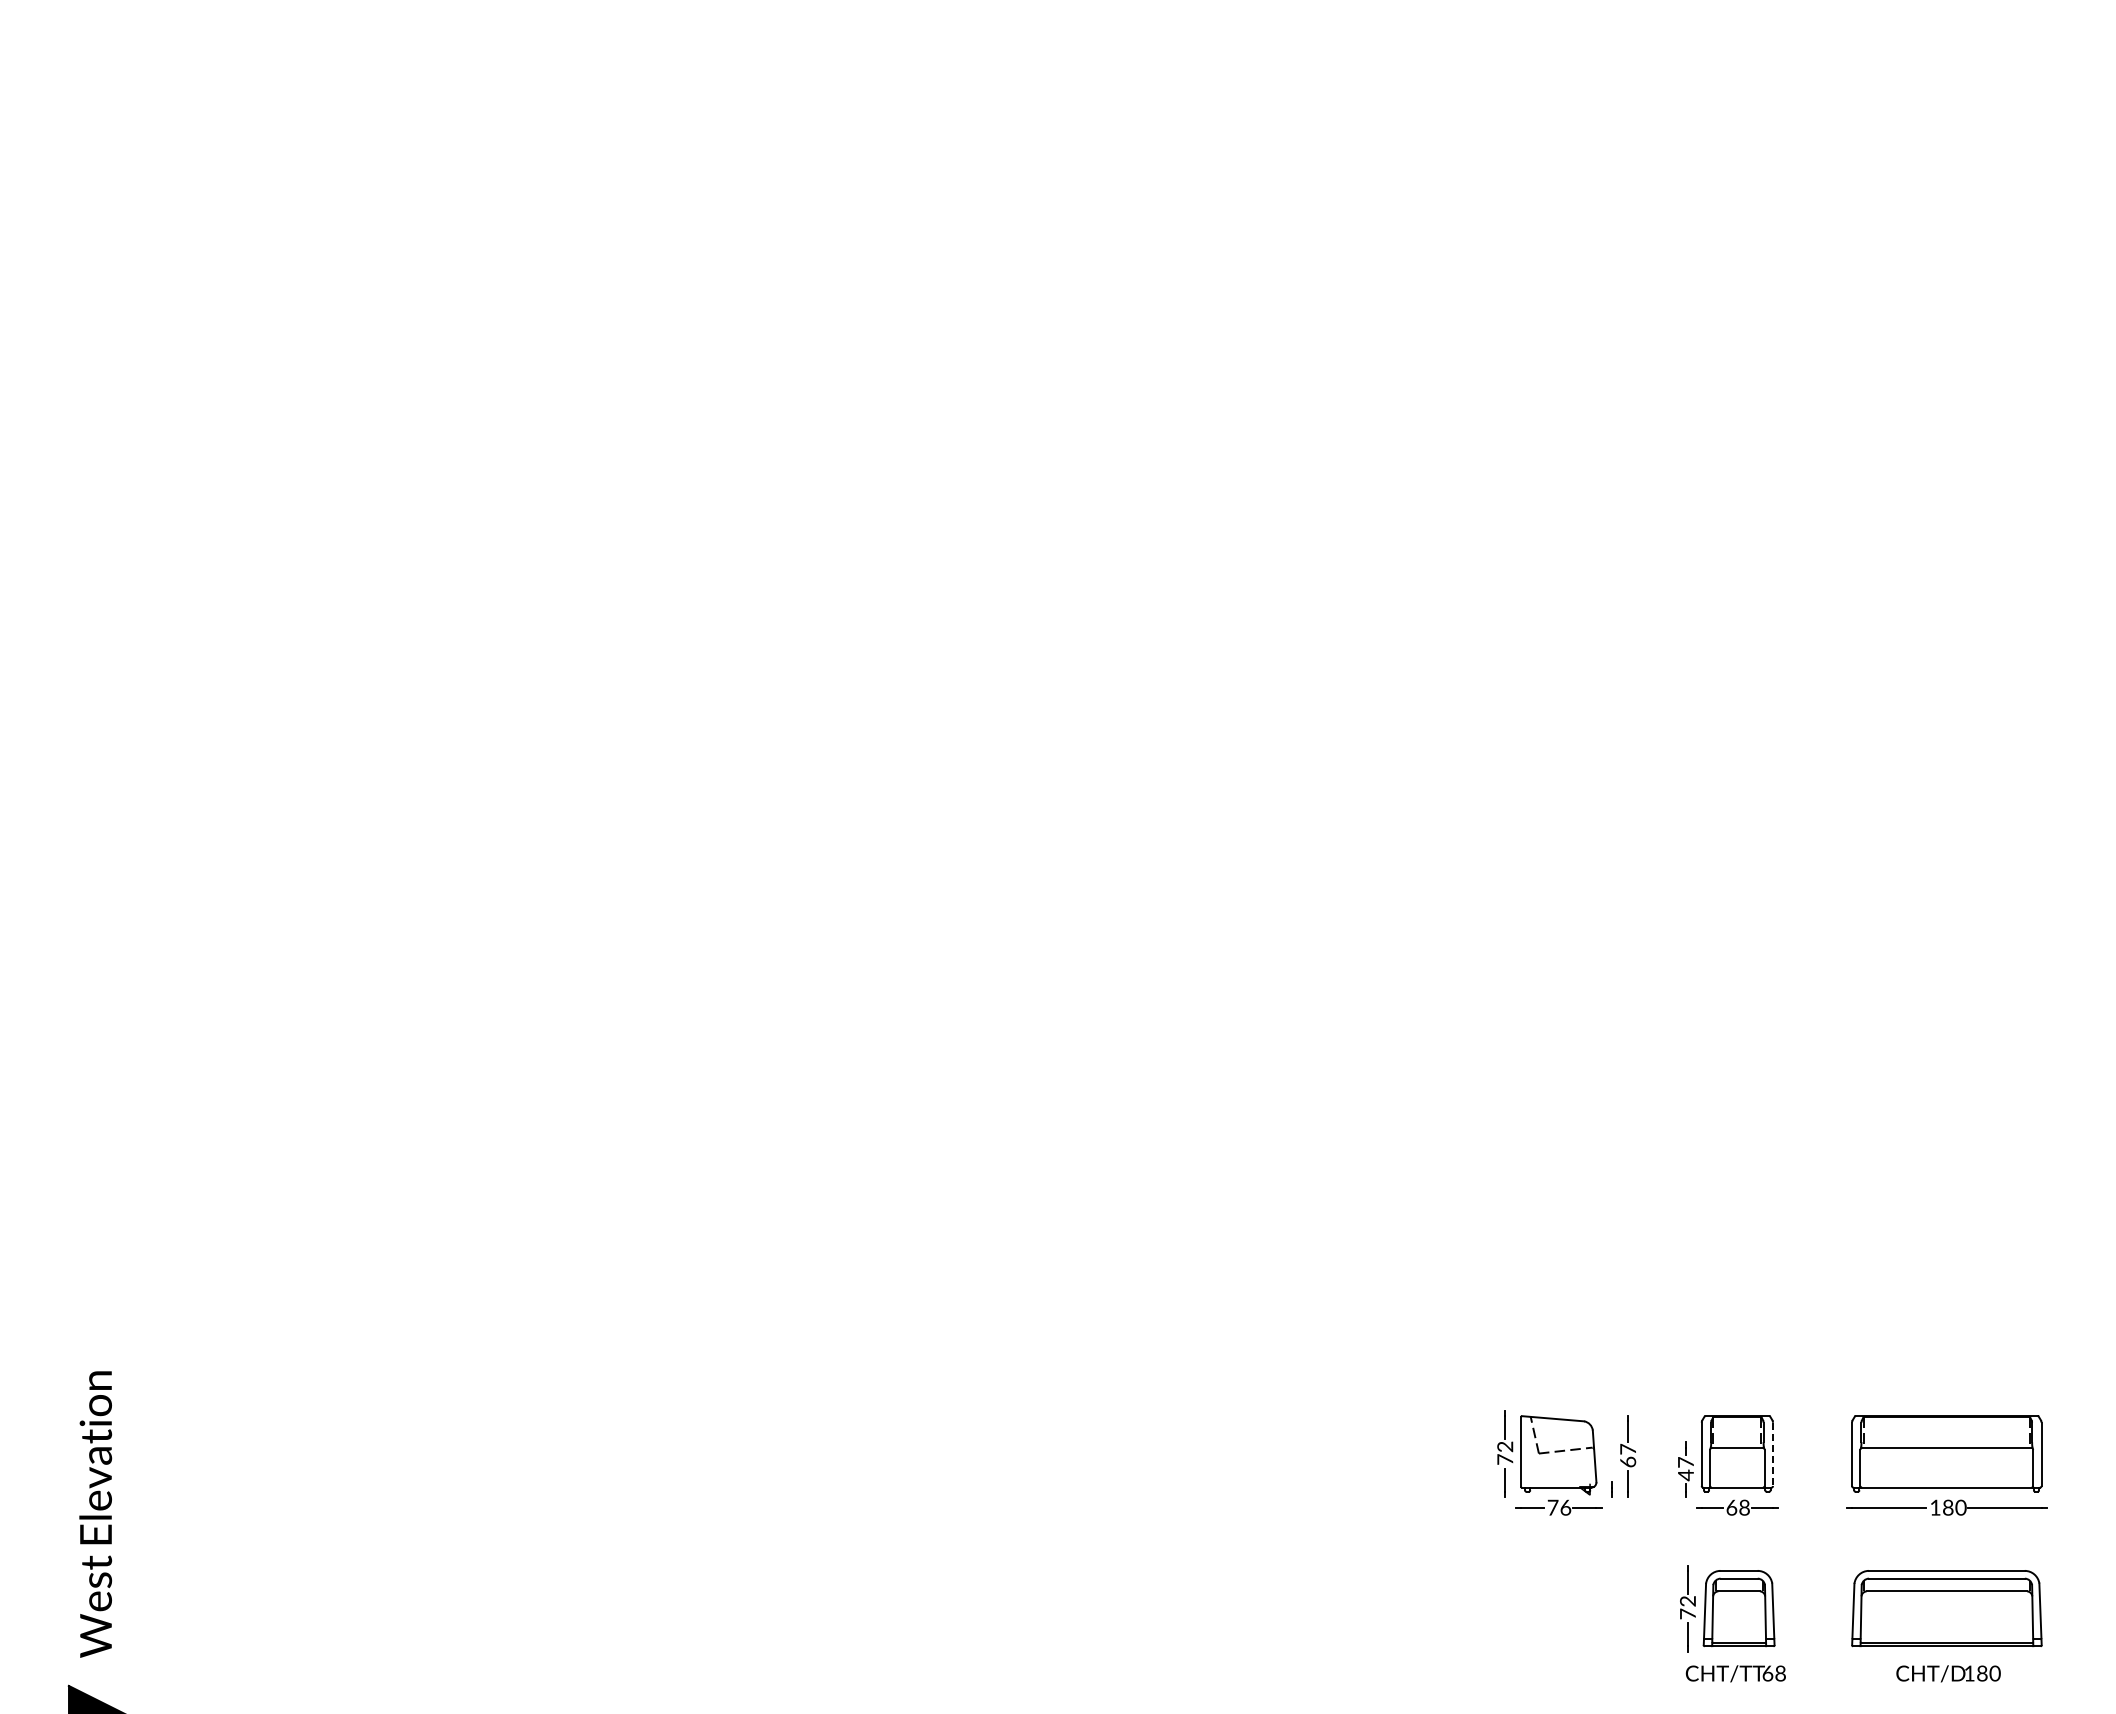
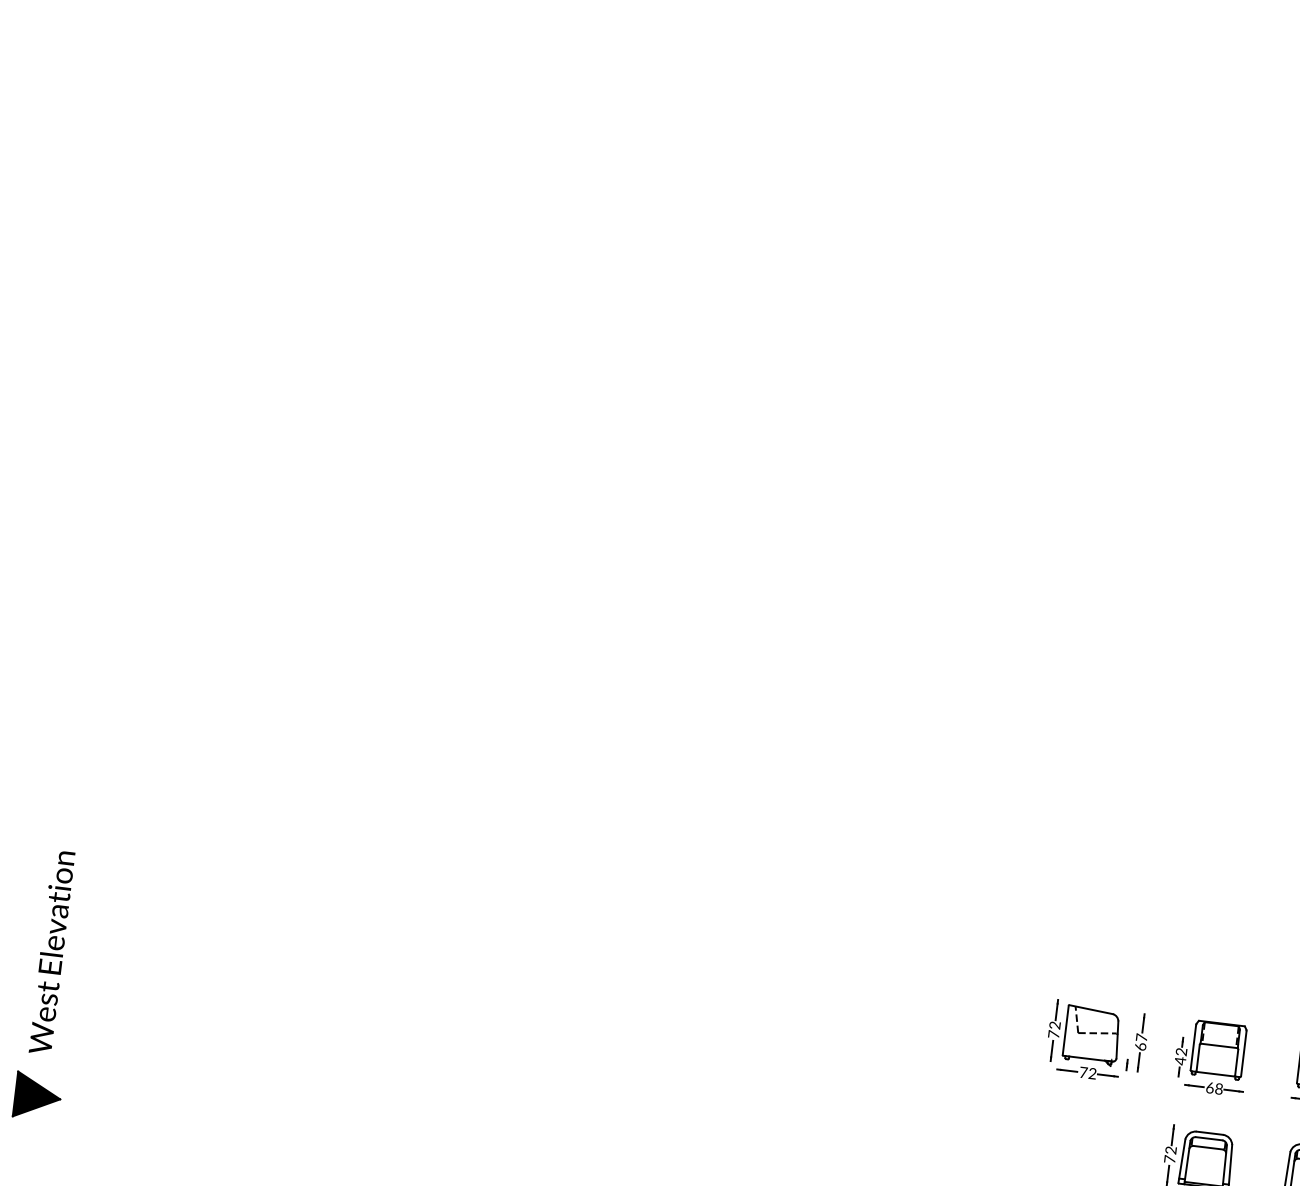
line: (1773, 1454) -> (1244, 1053), dashed -> solid
text: (1685, 1462) -> (1181, 1051), 47 -> 42
text: (1565, 1507) -> (1092, 1073), 76 -> 72

